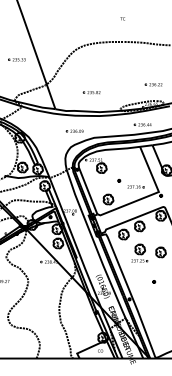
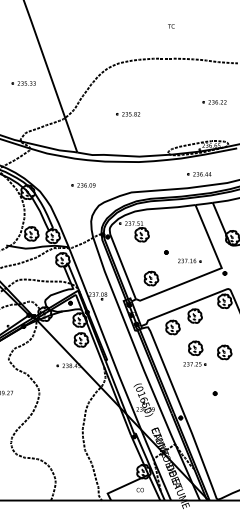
part: (153, 84) -> (214, 102), moved
part: (92, 92) -> (128, 114), moved
part: (74, 131) -> (83, 185), moved

